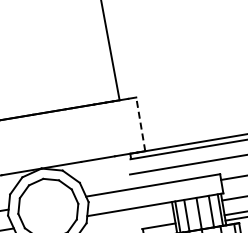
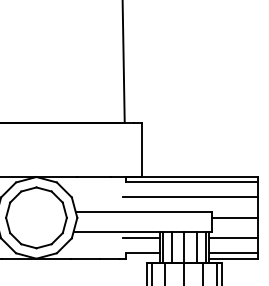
line: (140, 124) -> (141, 149), dashed -> solid
line: (154, 212) -> (140, 238), added

